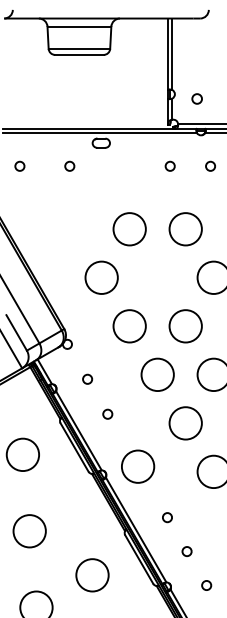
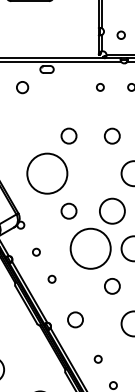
circle: (69, 165) -> (22, 86), size x1.6
circle: (129, 229) -> (68, 136), size x0.6
circle: (185, 229) -> (112, 136), size x0.6
circle: (101, 277) -> (47, 173), size x1.6
circle: (129, 326) -> (68, 211), size x0.6
circle: (157, 374) -> (90, 248), size x1.6
circle: (185, 423) -> (112, 286), size x0.6
circle: (137, 466) -> (75, 319), size x0.6

